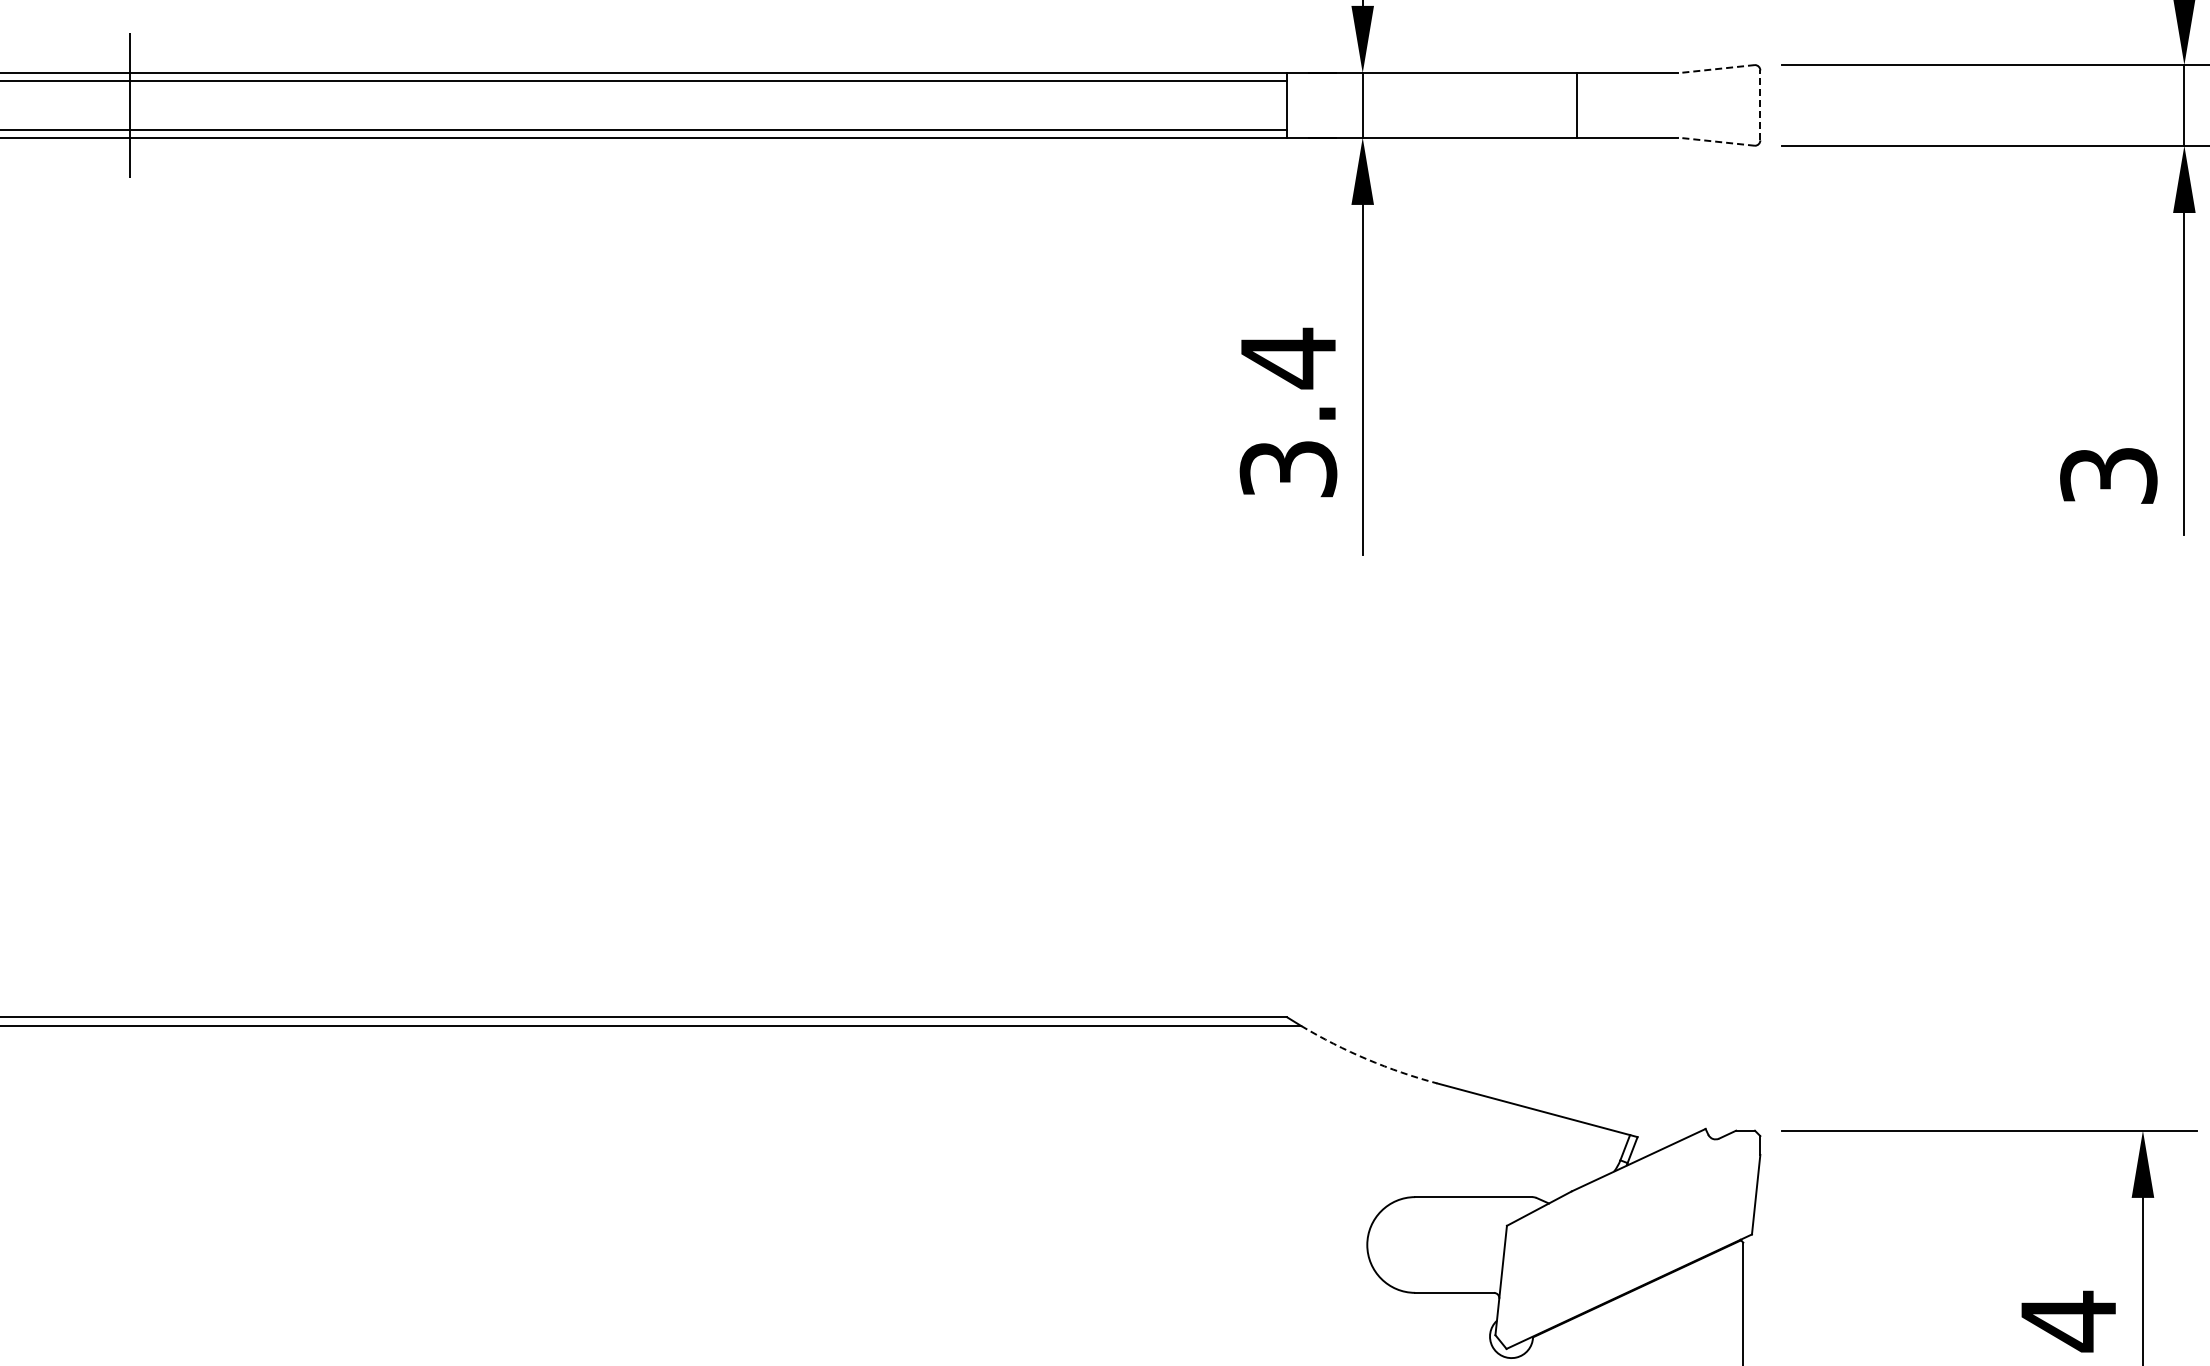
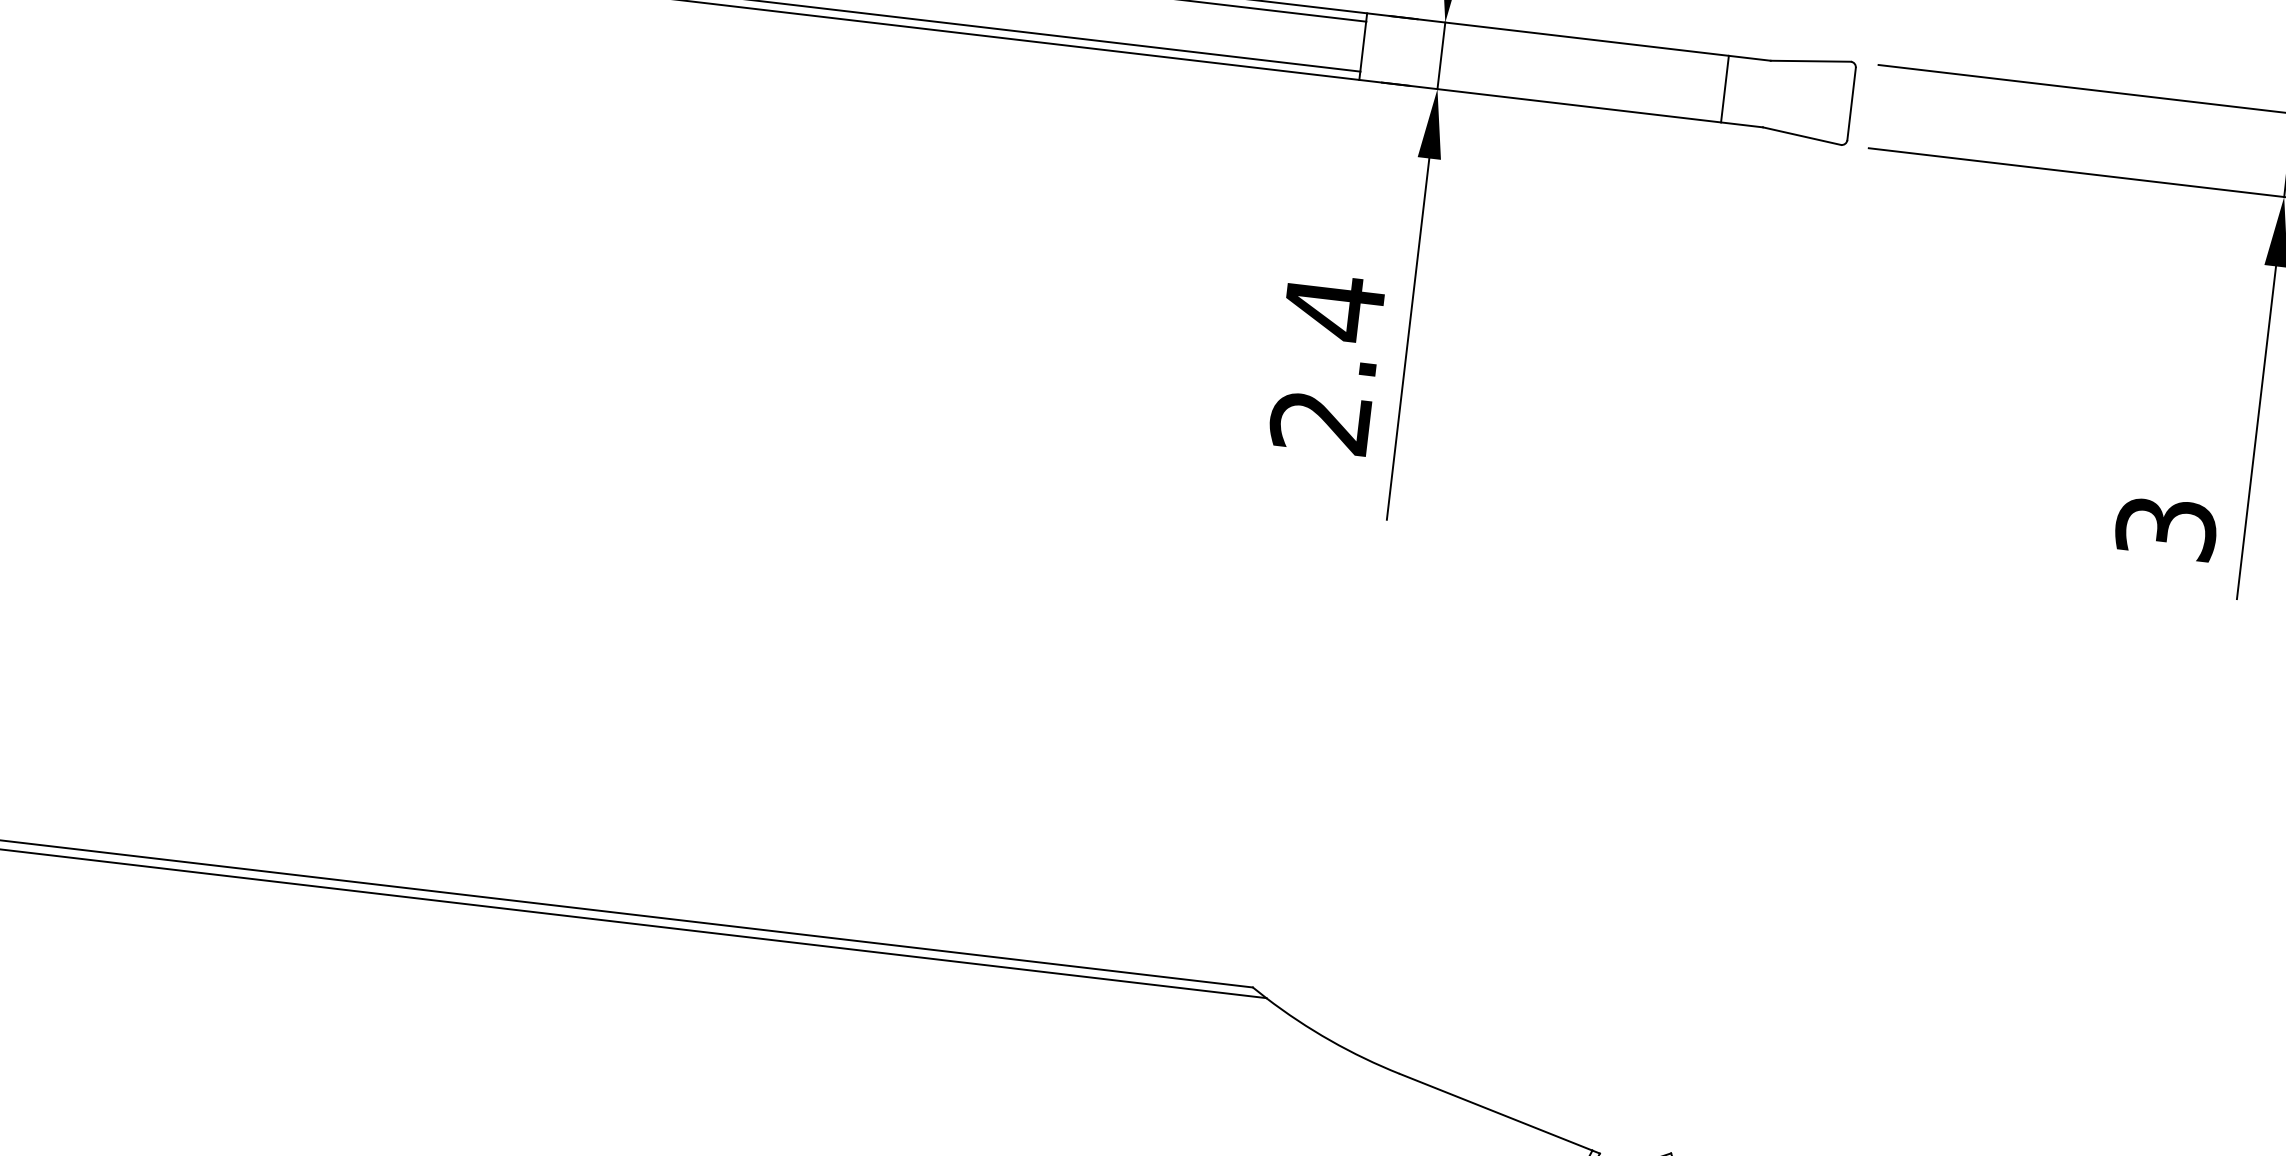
line: (1716, 69) -> (1810, 61), dashed -> solid
line: (1576, 105) -> (1724, 89), moved
line: (1760, 105) -> (1851, 104), dashed -> solid
line: (1716, 141) -> (1802, 135), dashed -> solid
text: (1288, 469) -> (1320, 422), 3.4 -> 2.4
arc: (1367, 1059) -> (1330, 1040), dashed -> solid

